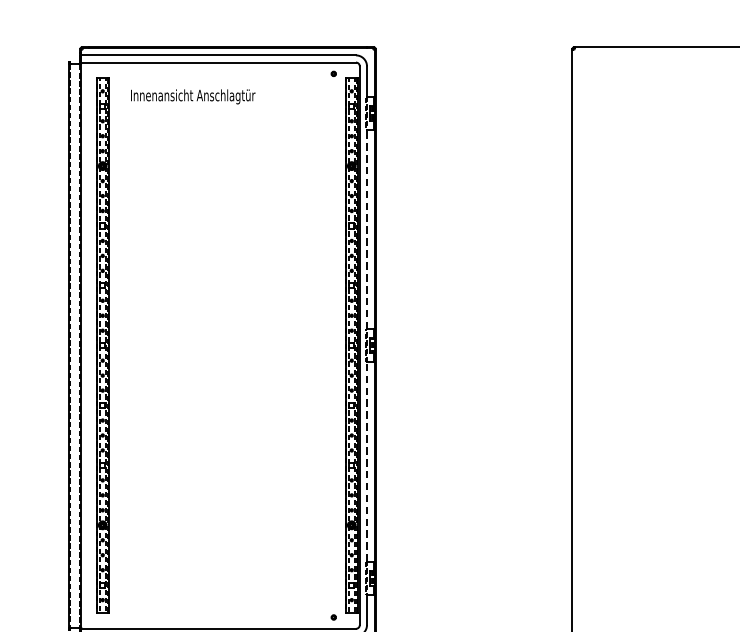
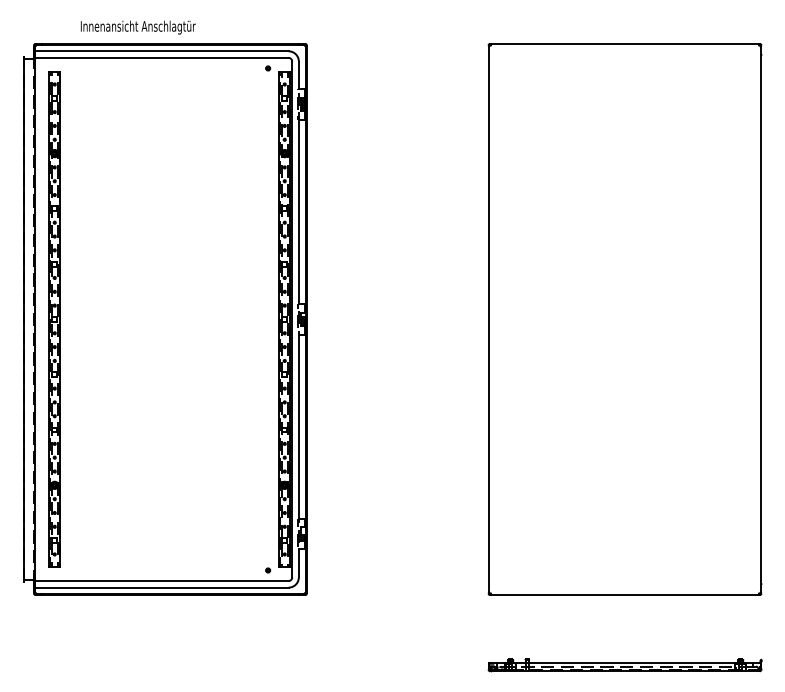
text: (192, 96) -> (137, 27), moved
line: (366, 228) -> (298, 211), dashed -> solid
line: (366, 461) -> (298, 426), dashed -> solid

